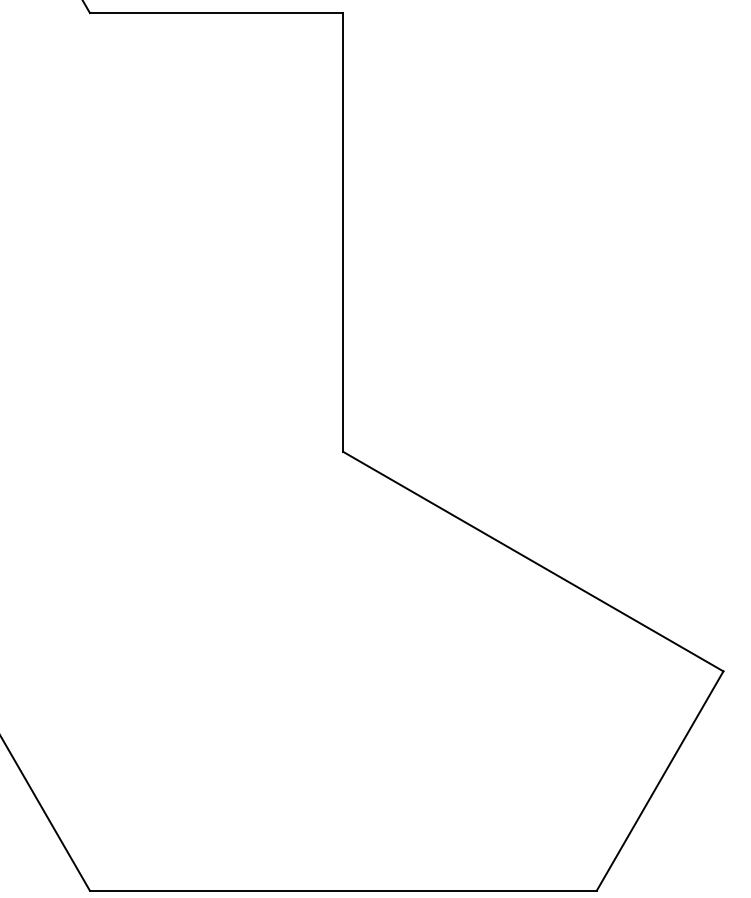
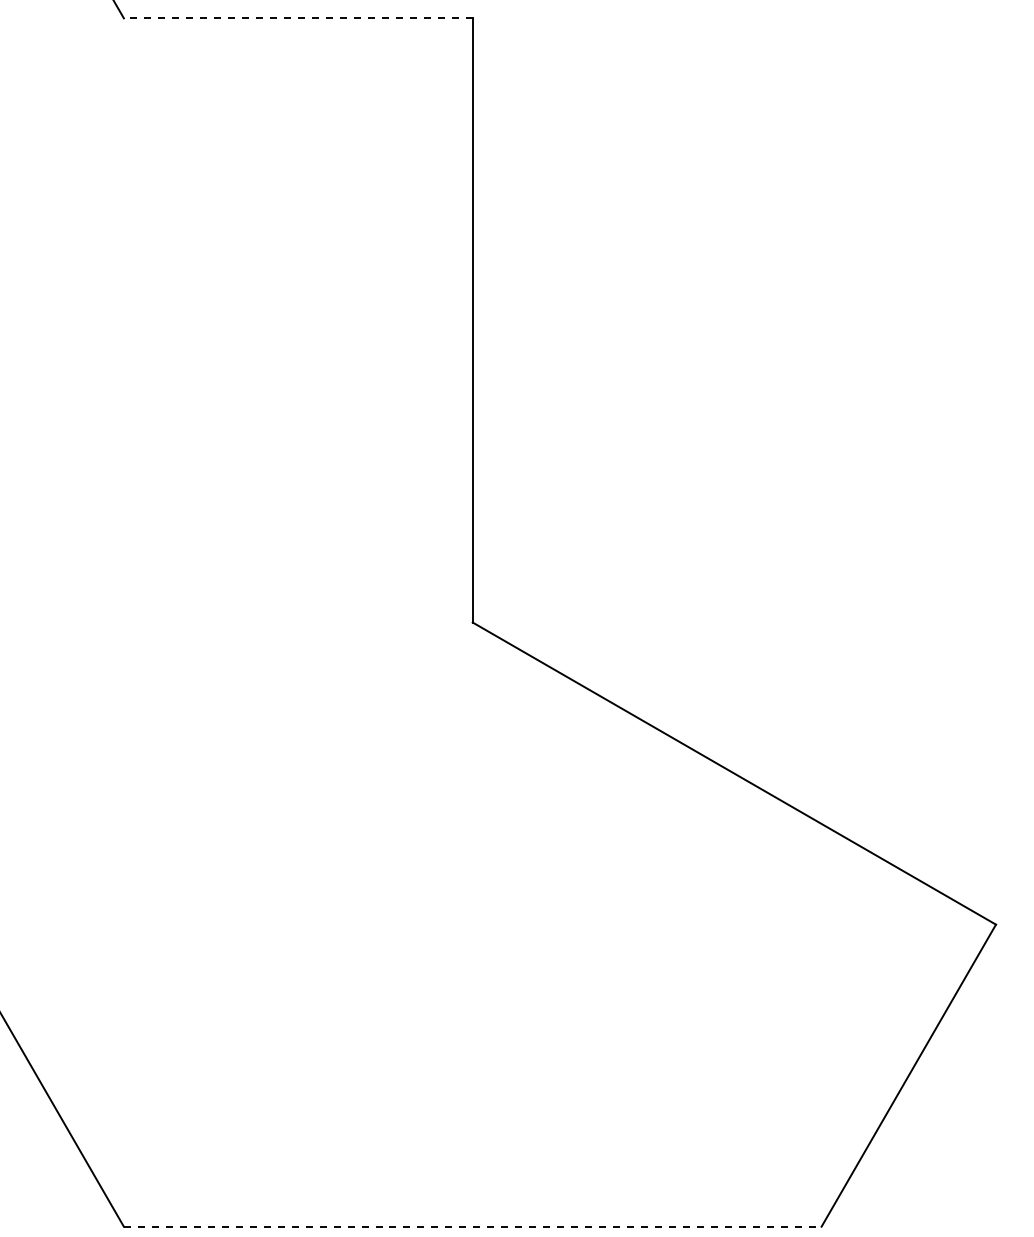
line: (216, 13) -> (297, 18), solid -> dashed
line: (343, 890) -> (472, 1226), solid -> dashed

